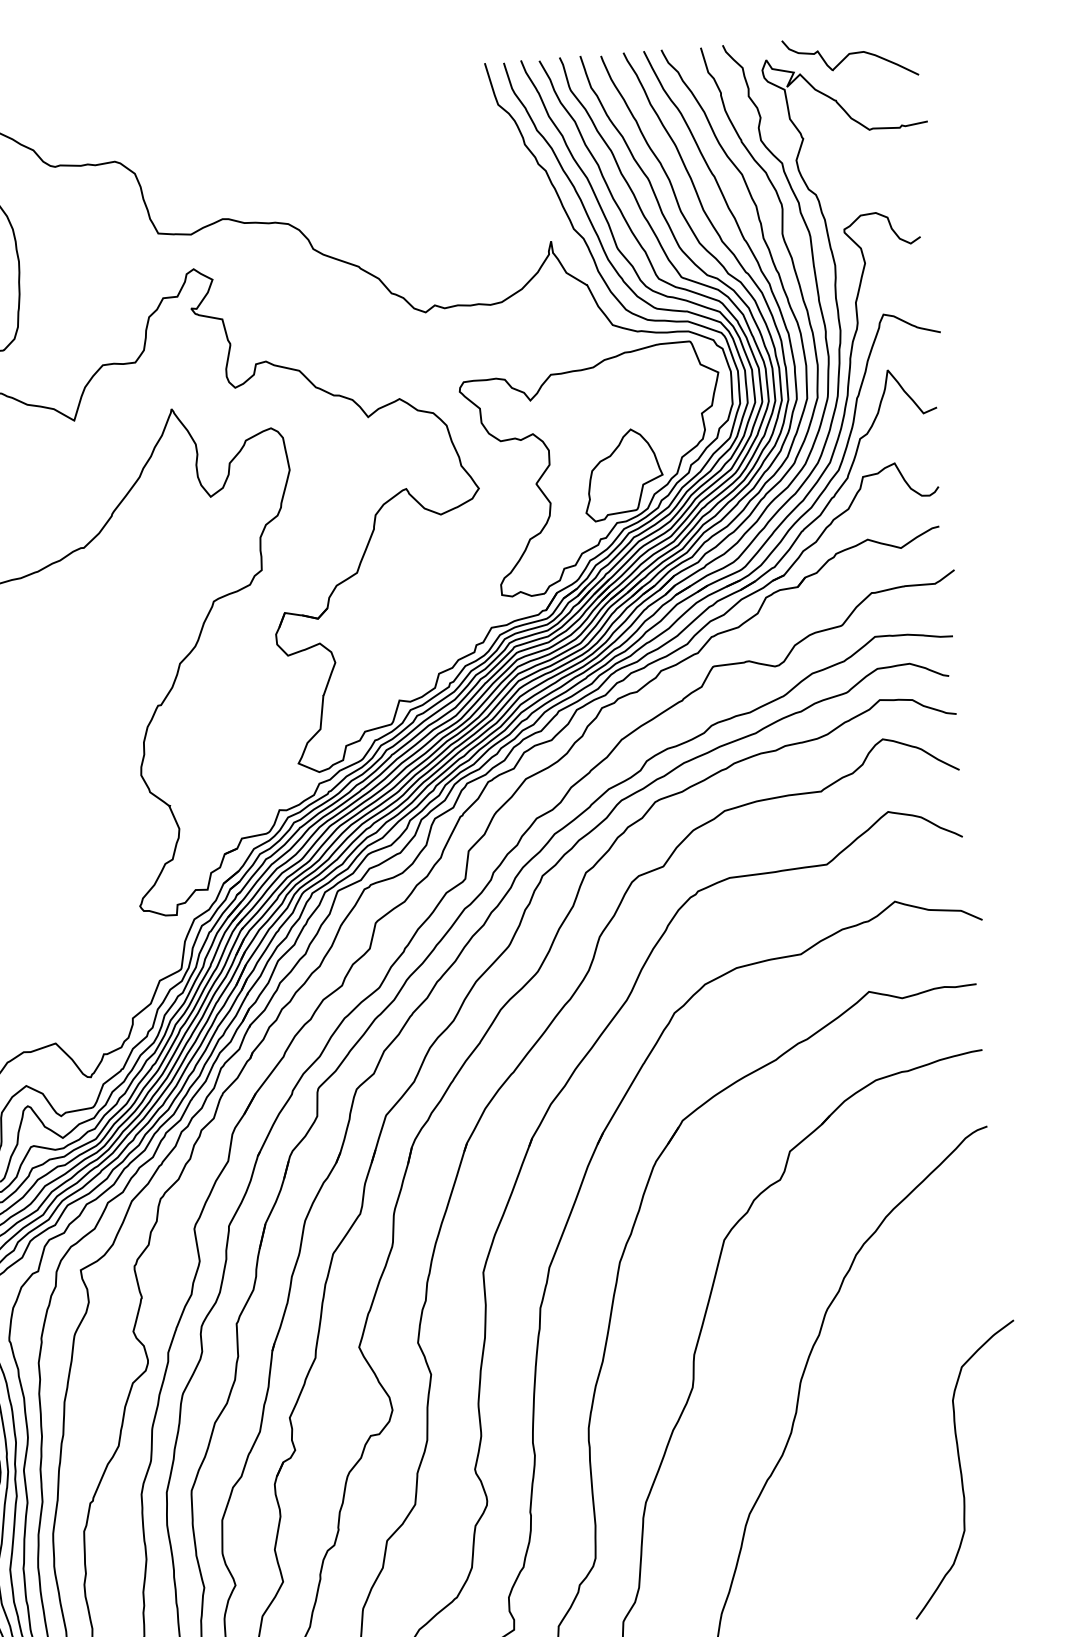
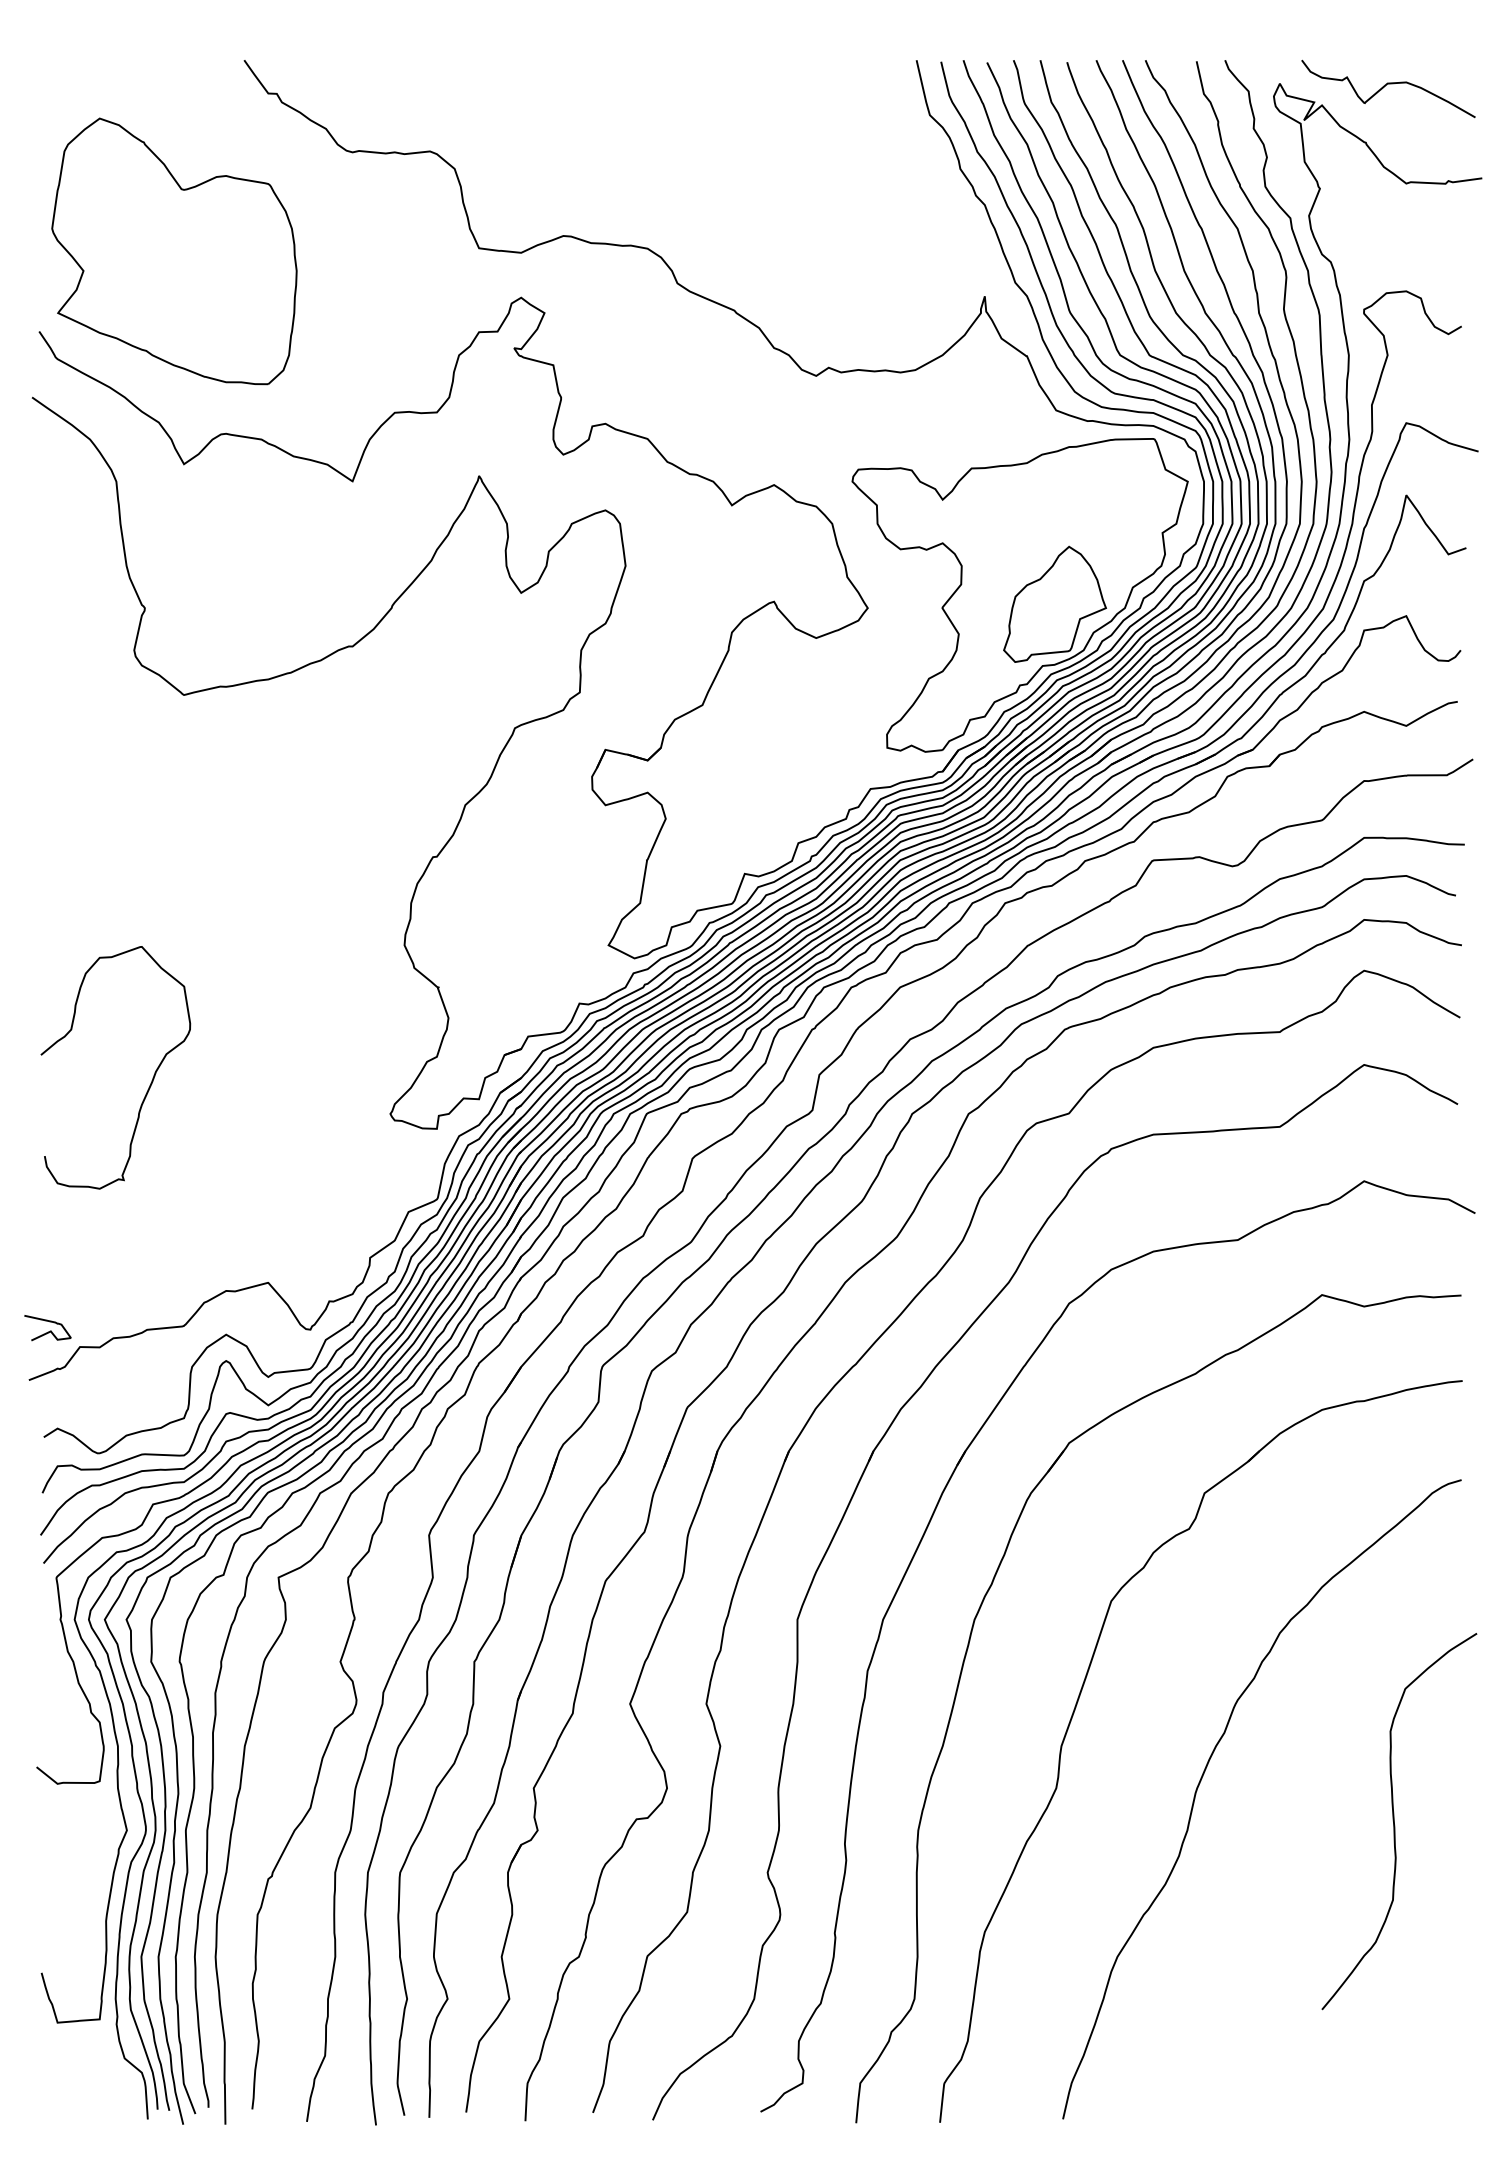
curve: (961, 1469) -> (1394, 1821), moved

